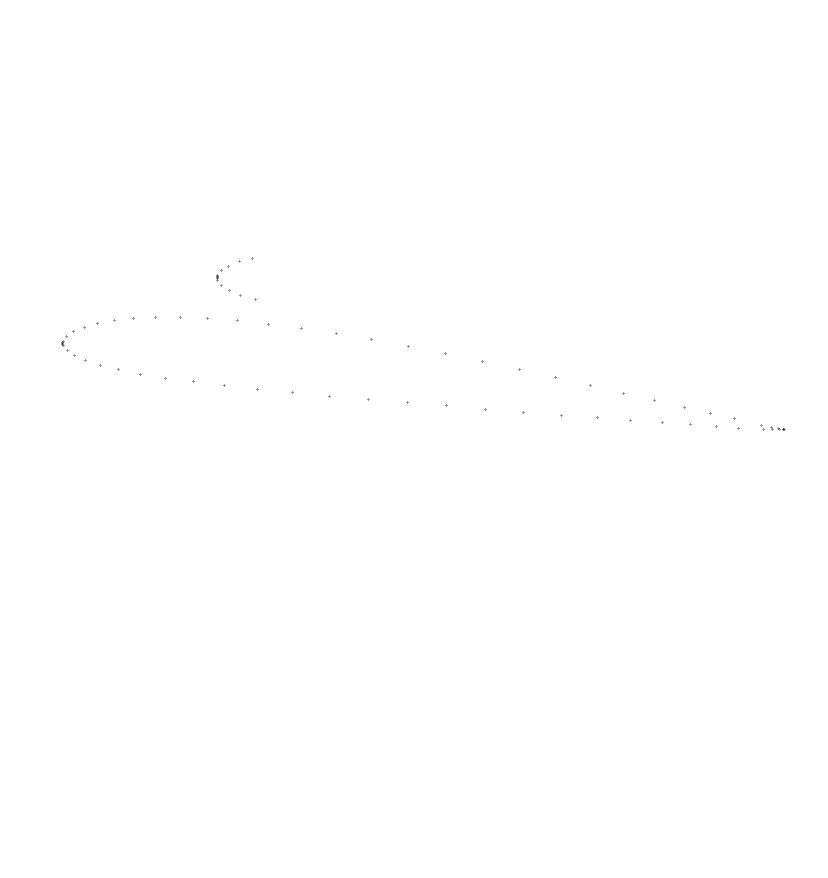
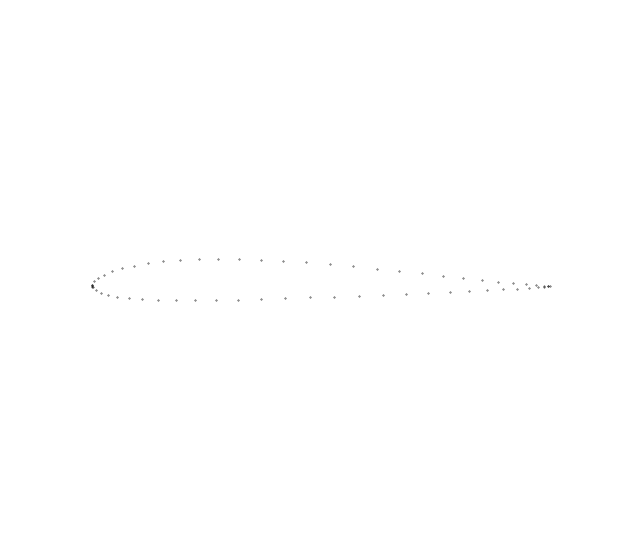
part: (230, 266) -> (190, 226), removed
part: (773, 428) -> (538, 286), size x1.67

